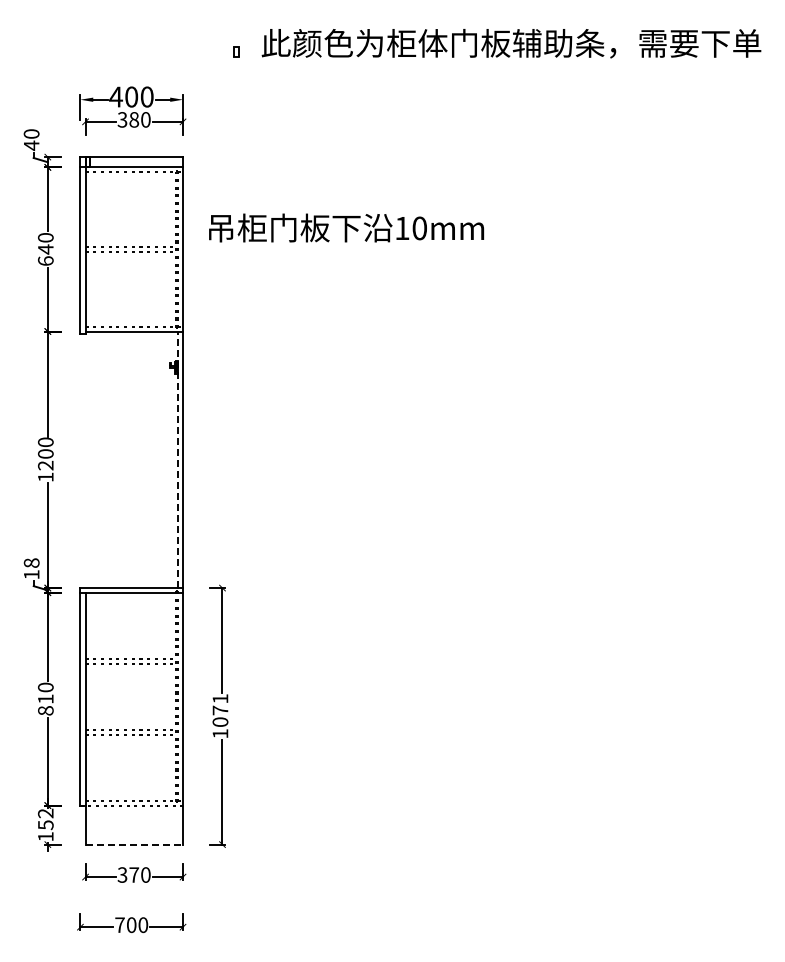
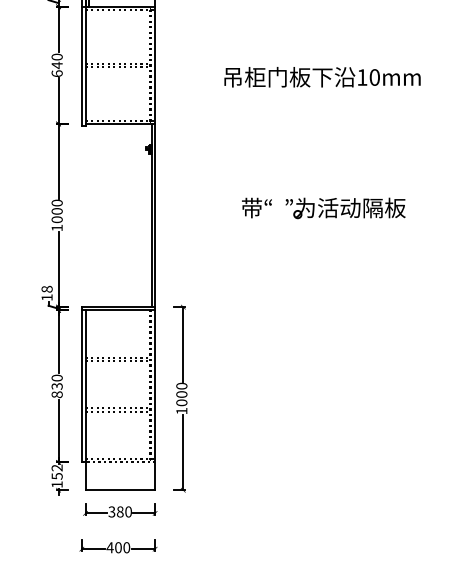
text: (346, 227) -> (322, 76), moved
part: (419, 449) -> (323, 208), added
line: (178, 459) -> (151, 215), dashed -> solid
text: (45, 465) -> (56, 219), 1200 -> 1000
text: (45, 699) -> (56, 386), 810 -> 830
text: (220, 704) -> (181, 390), 1071 -> 1000
line: (134, 844) -> (120, 490), dashed -> solid
text: (134, 874) -> (120, 511), 370 -> 380
text: (119, 924) -> (109, 547), 700 -> 400

